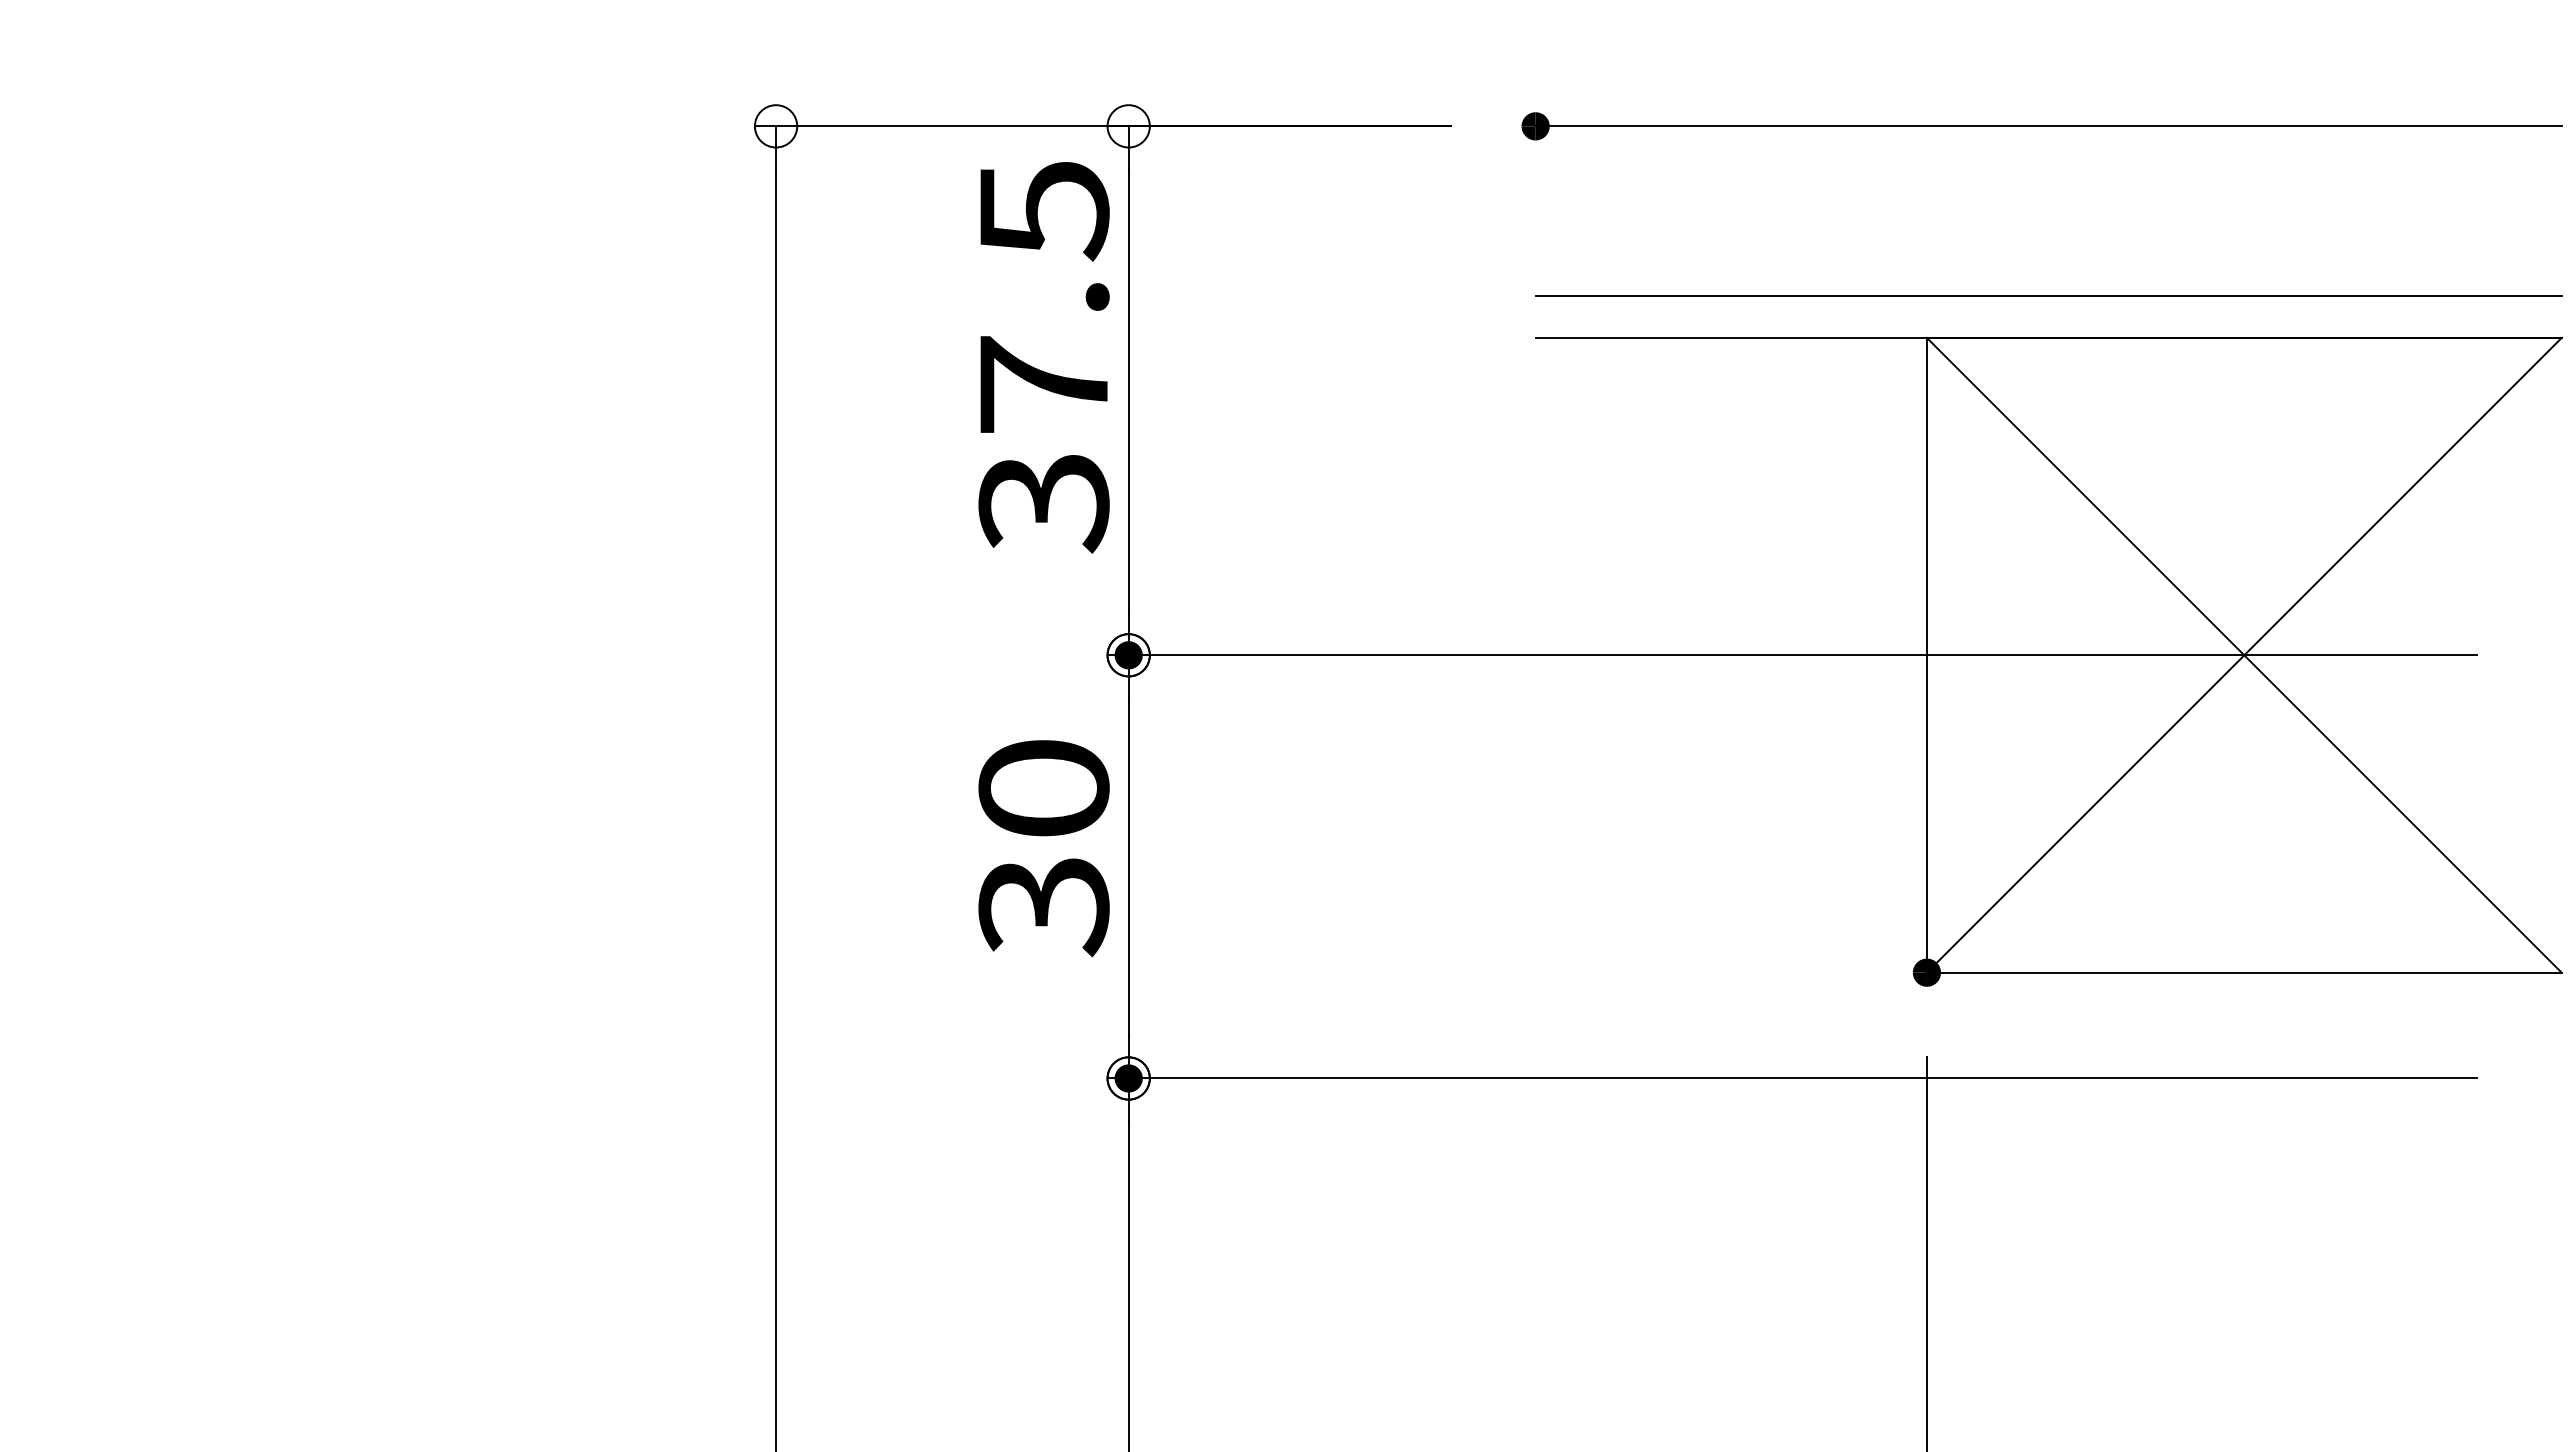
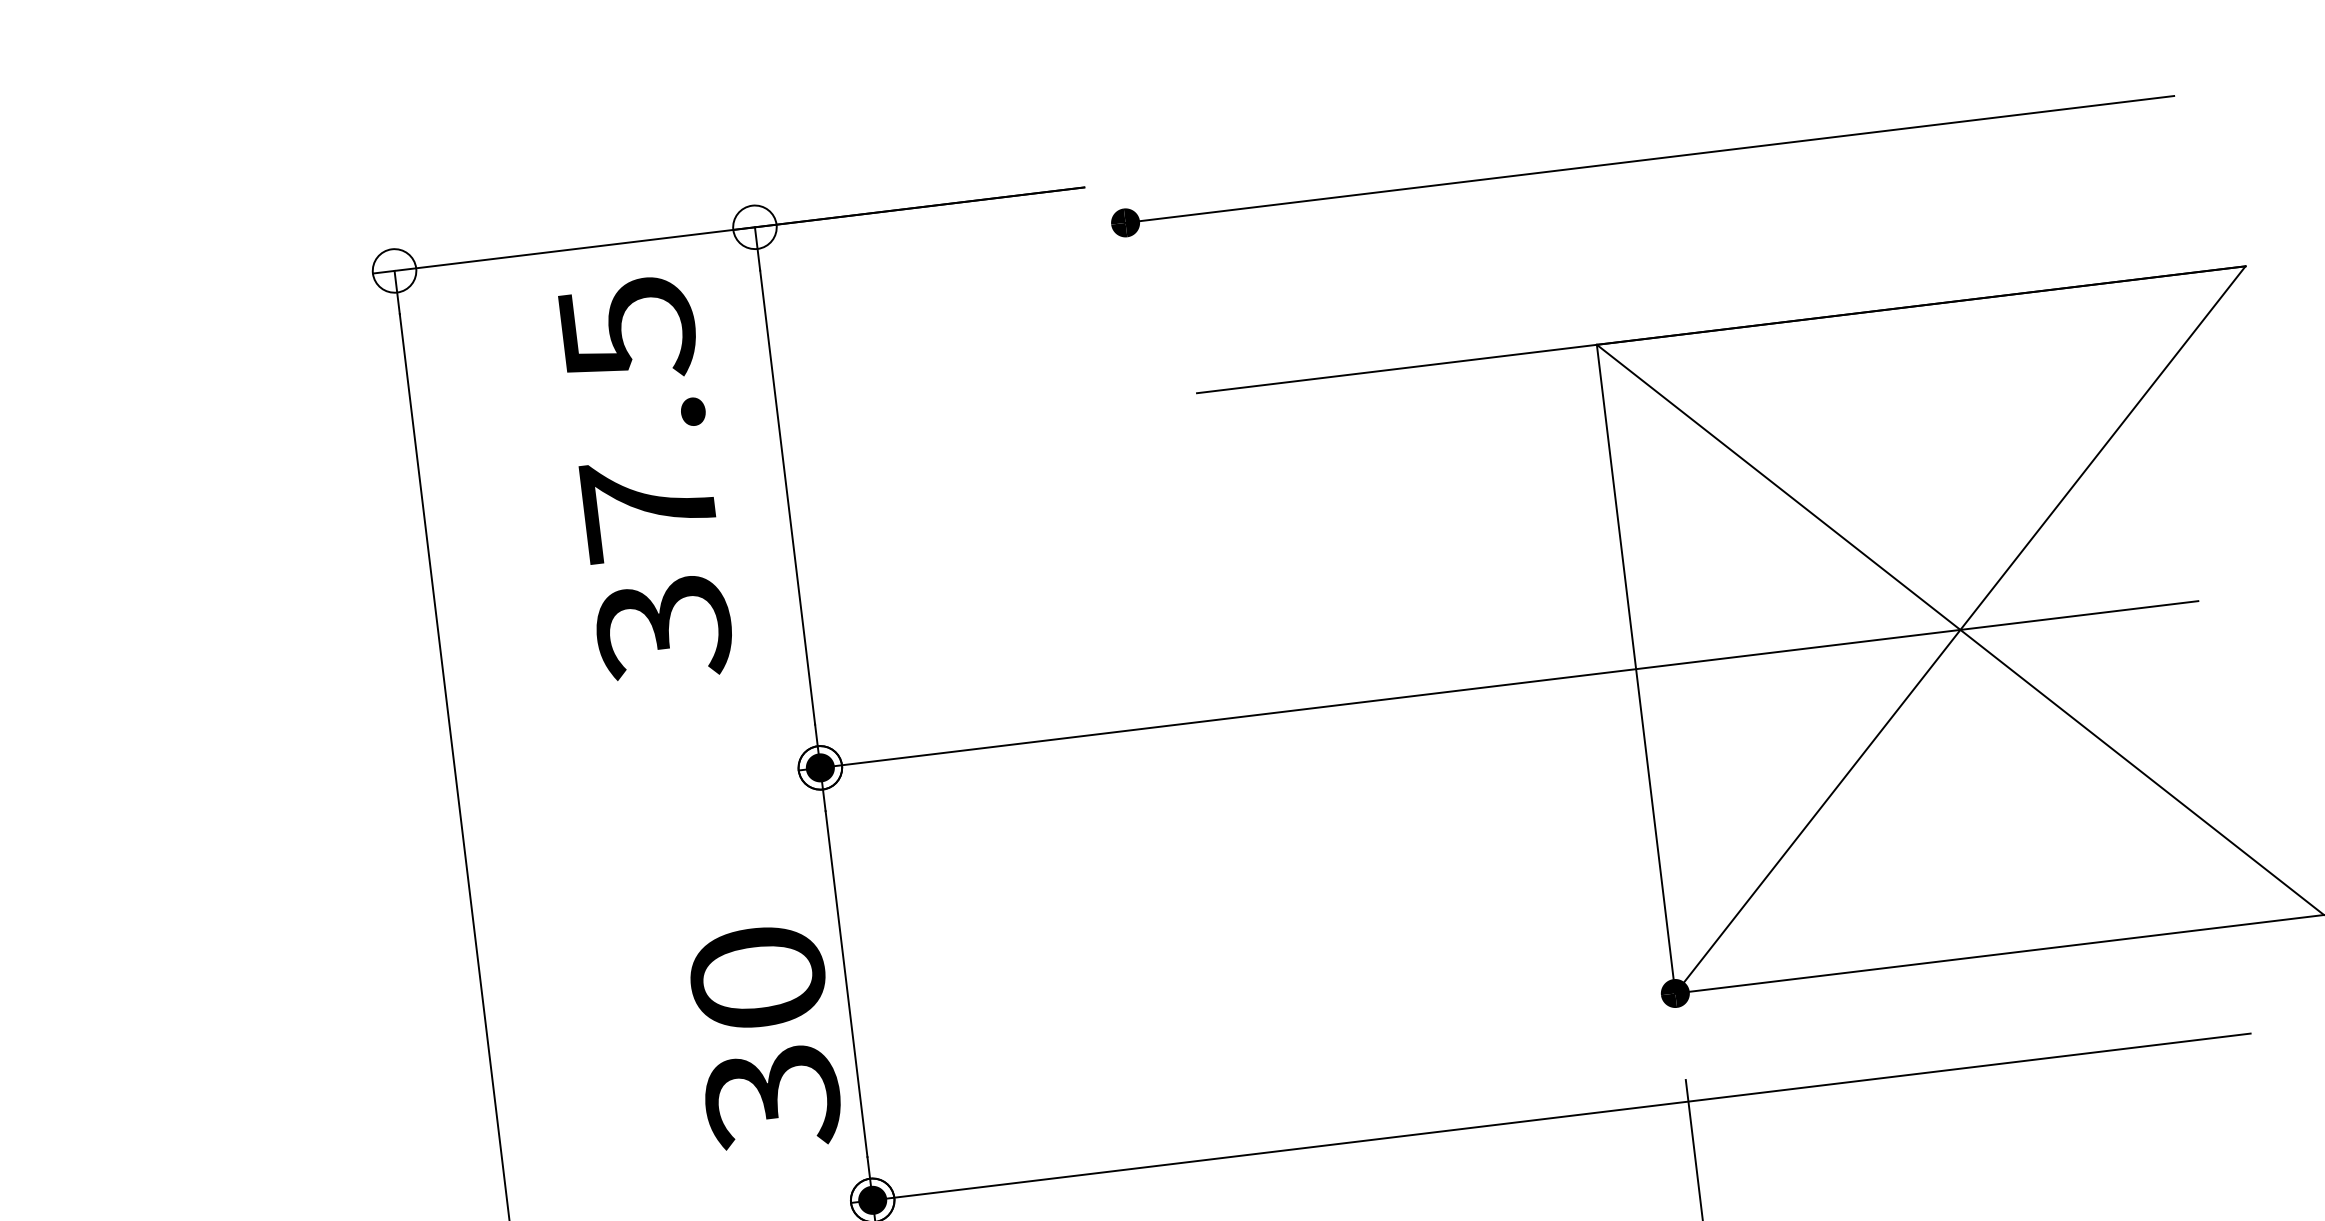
part: (2041, 126) -> (1642, 160), moved
line: (2048, 295) -> (1715, 286), removed
text: (1043, 357) -> (645, 480), moved
text: (1043, 848) -> (764, 1039), moved

